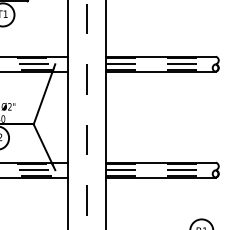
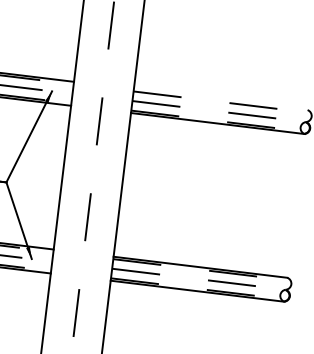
line: (160, 56) -> (220, 99), removed

